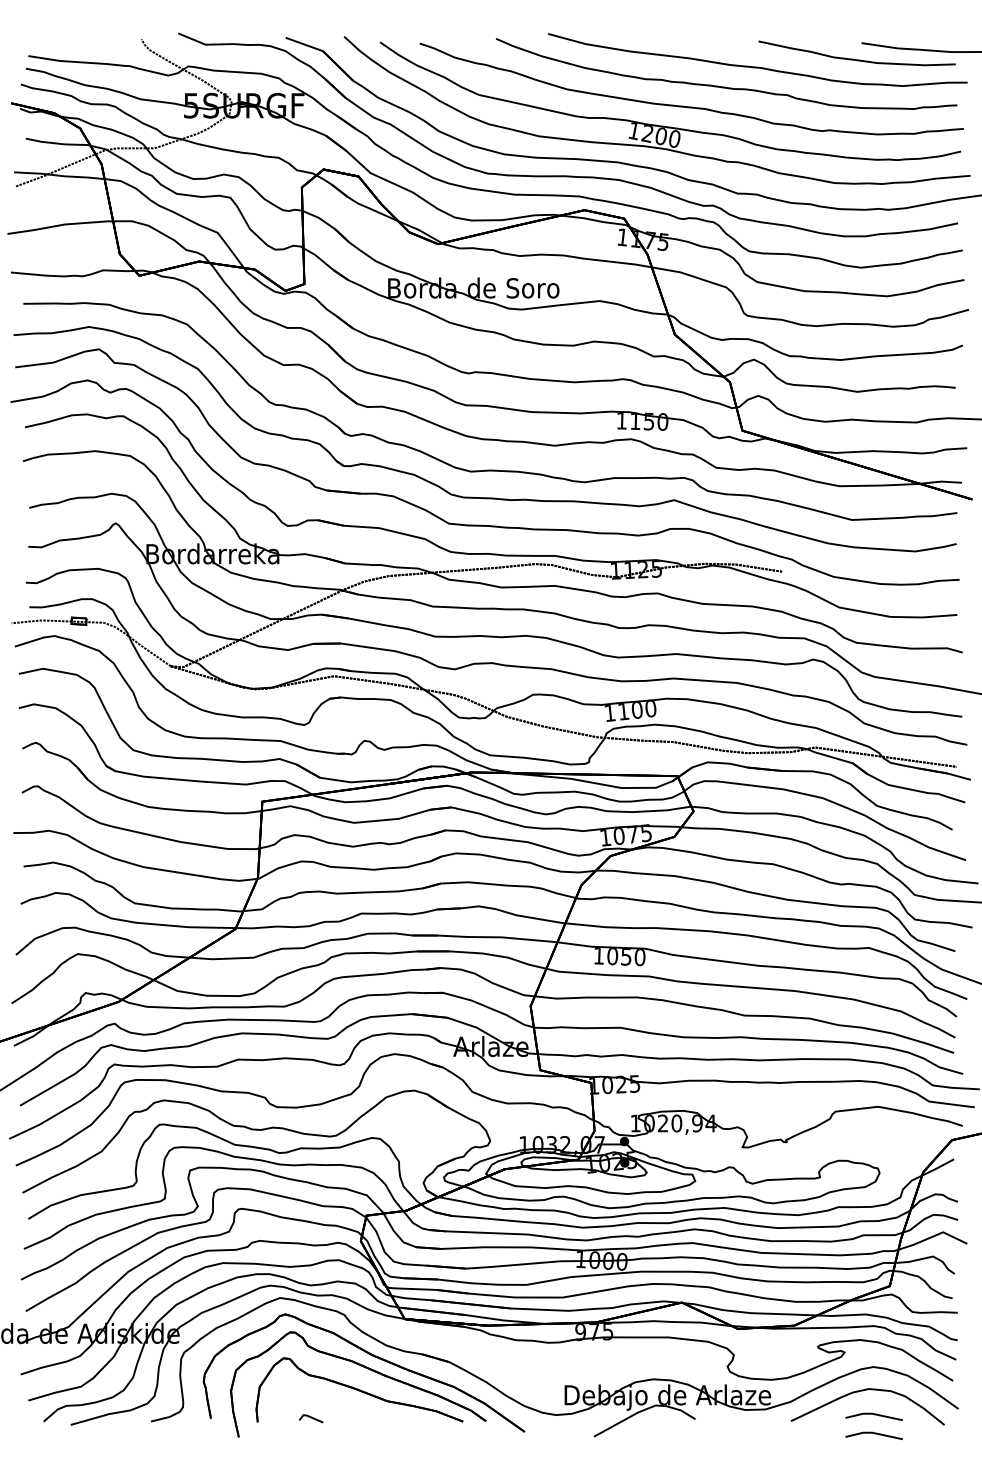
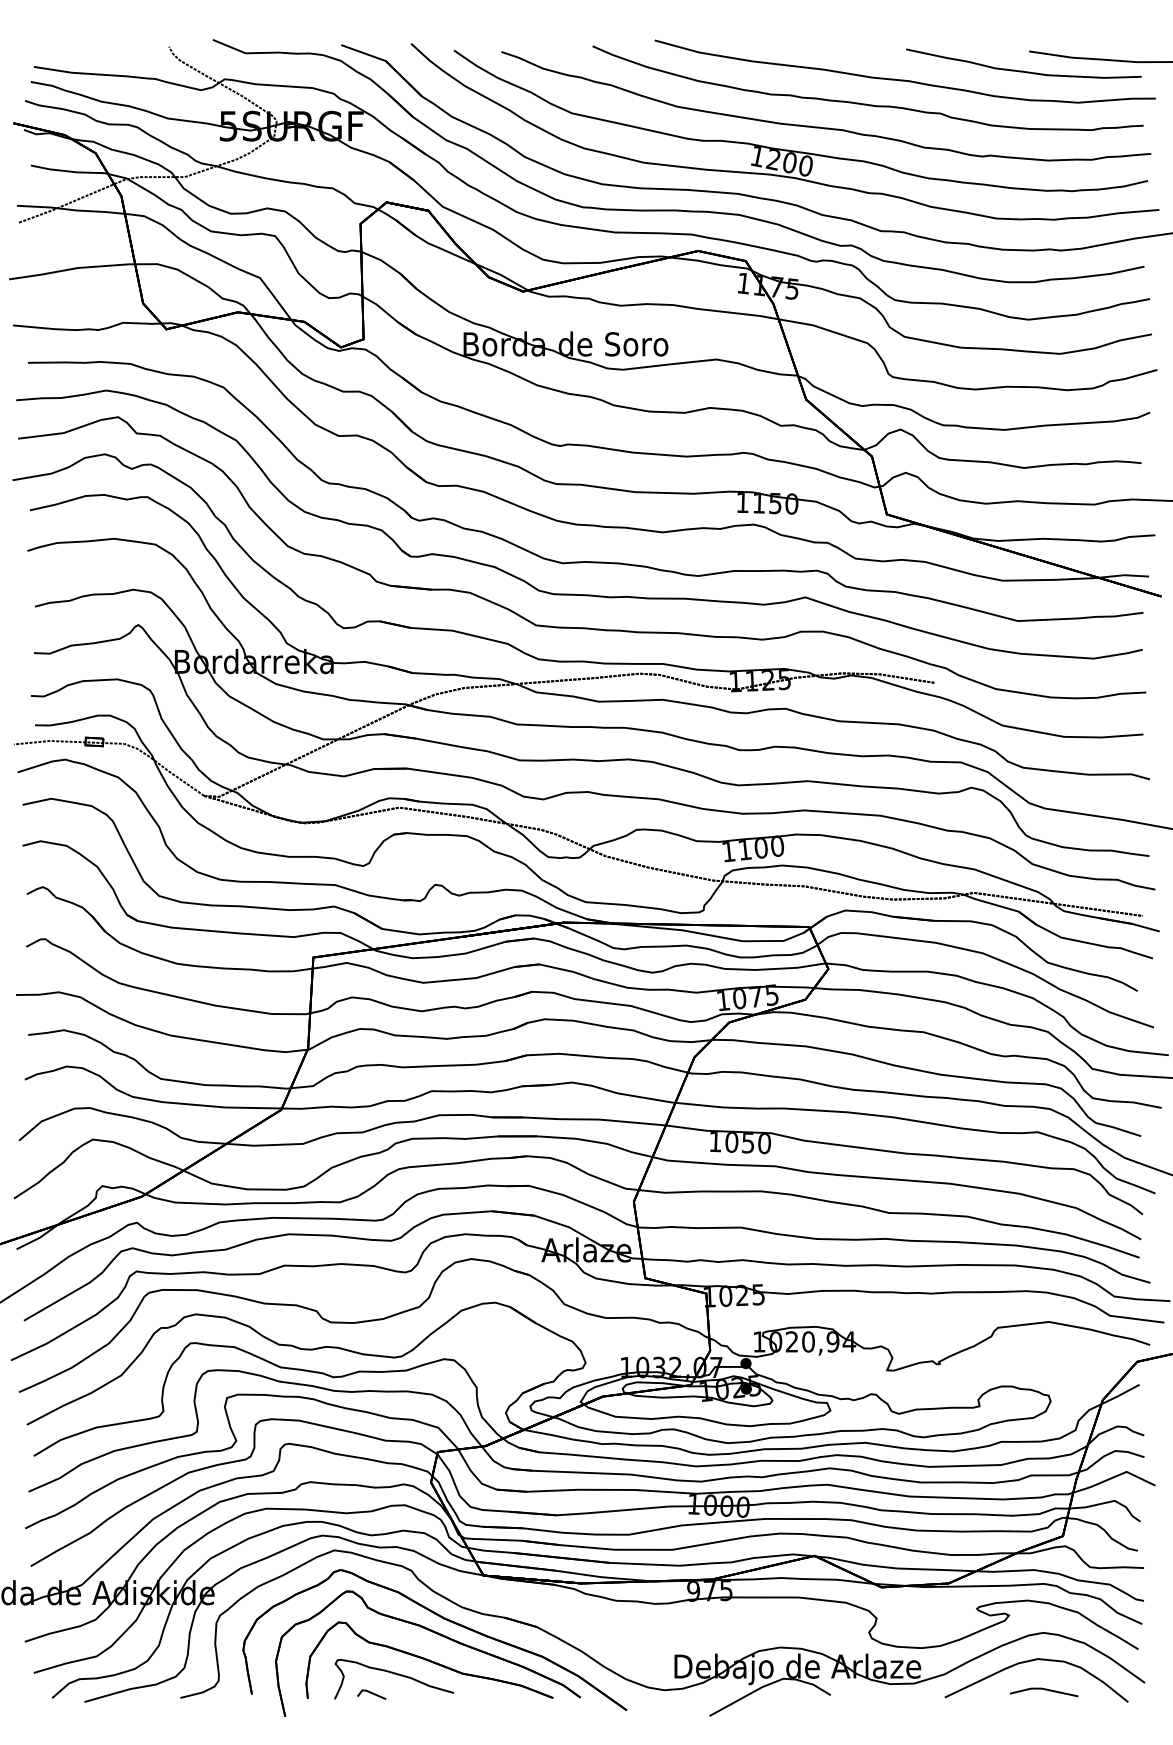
curve: (331, 1402) -> (395, 1675), added
line: (874, 1434) -> (1044, 1713), removed

